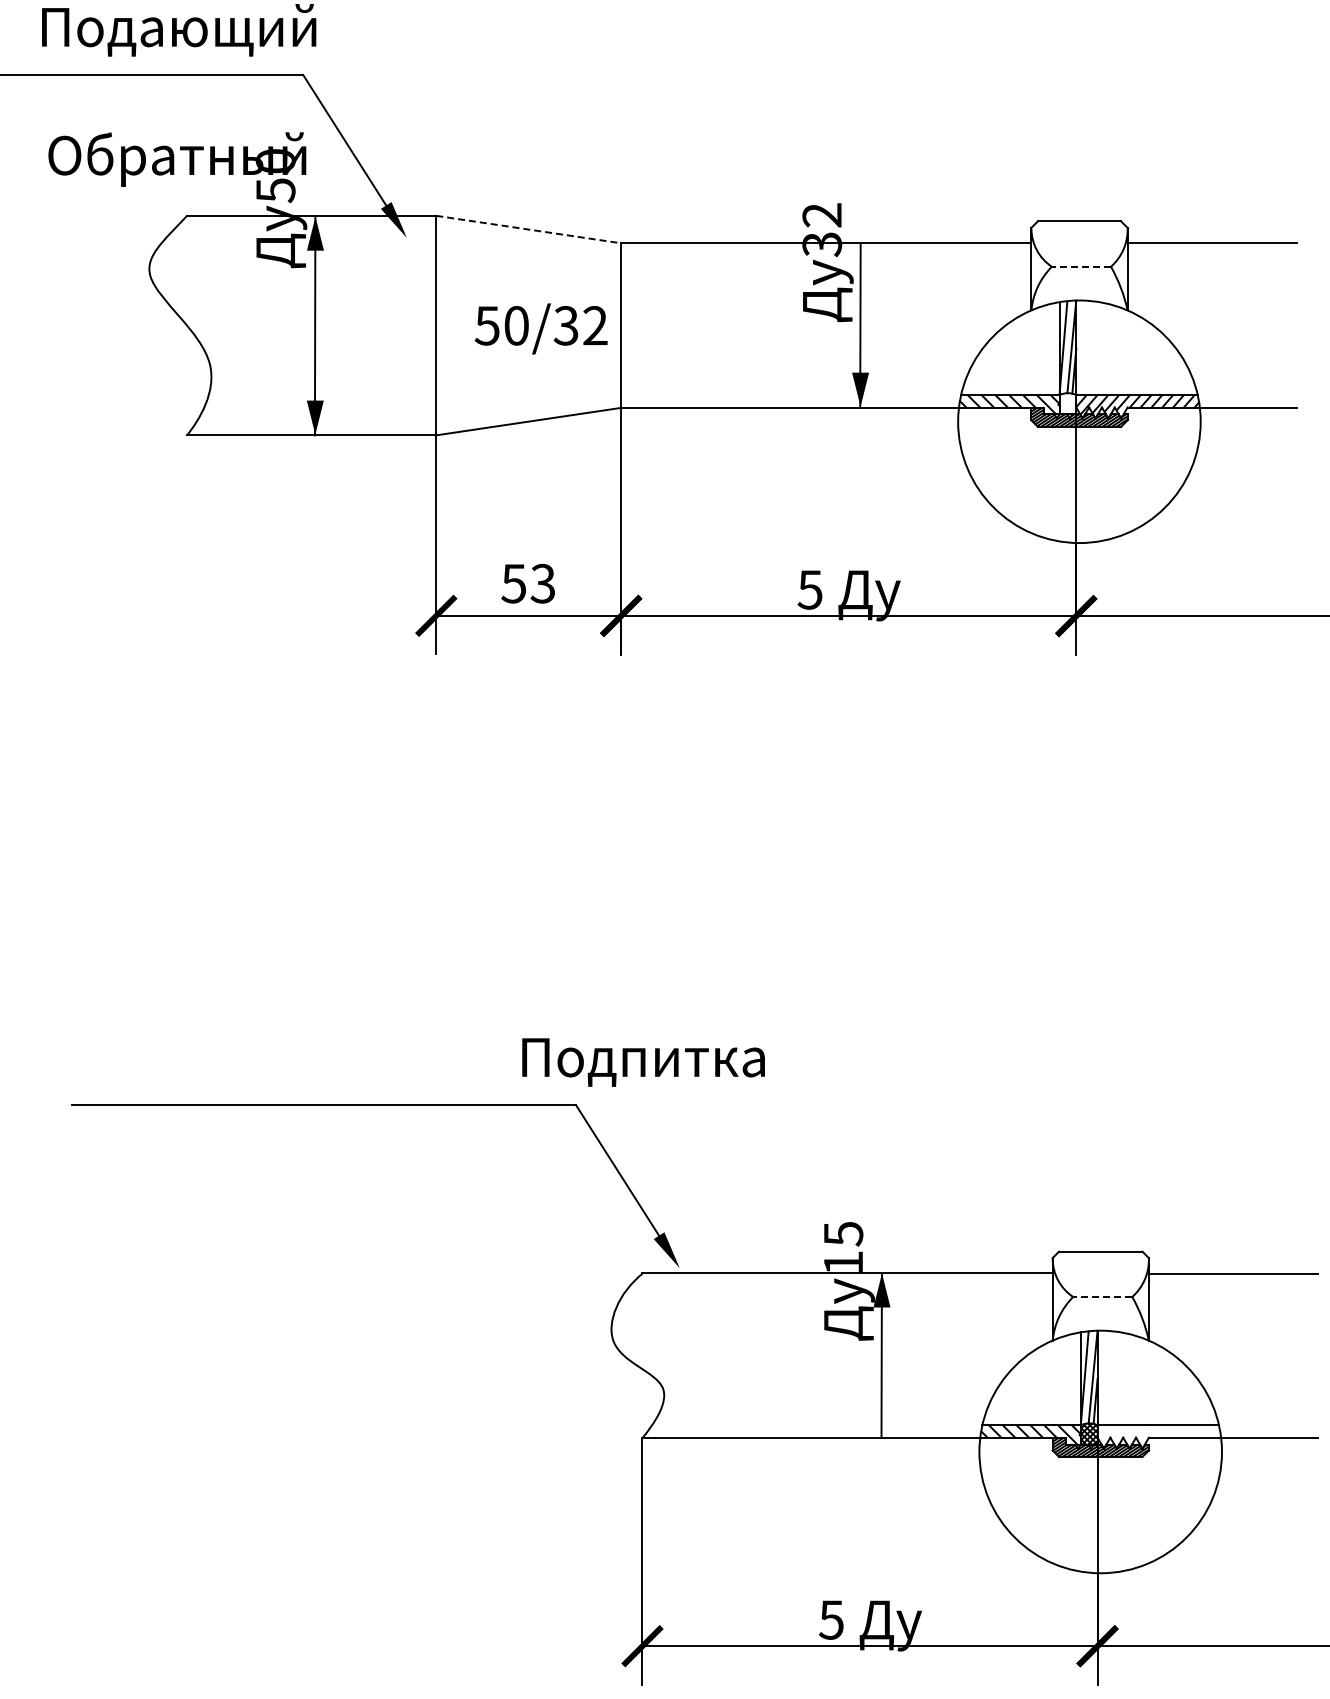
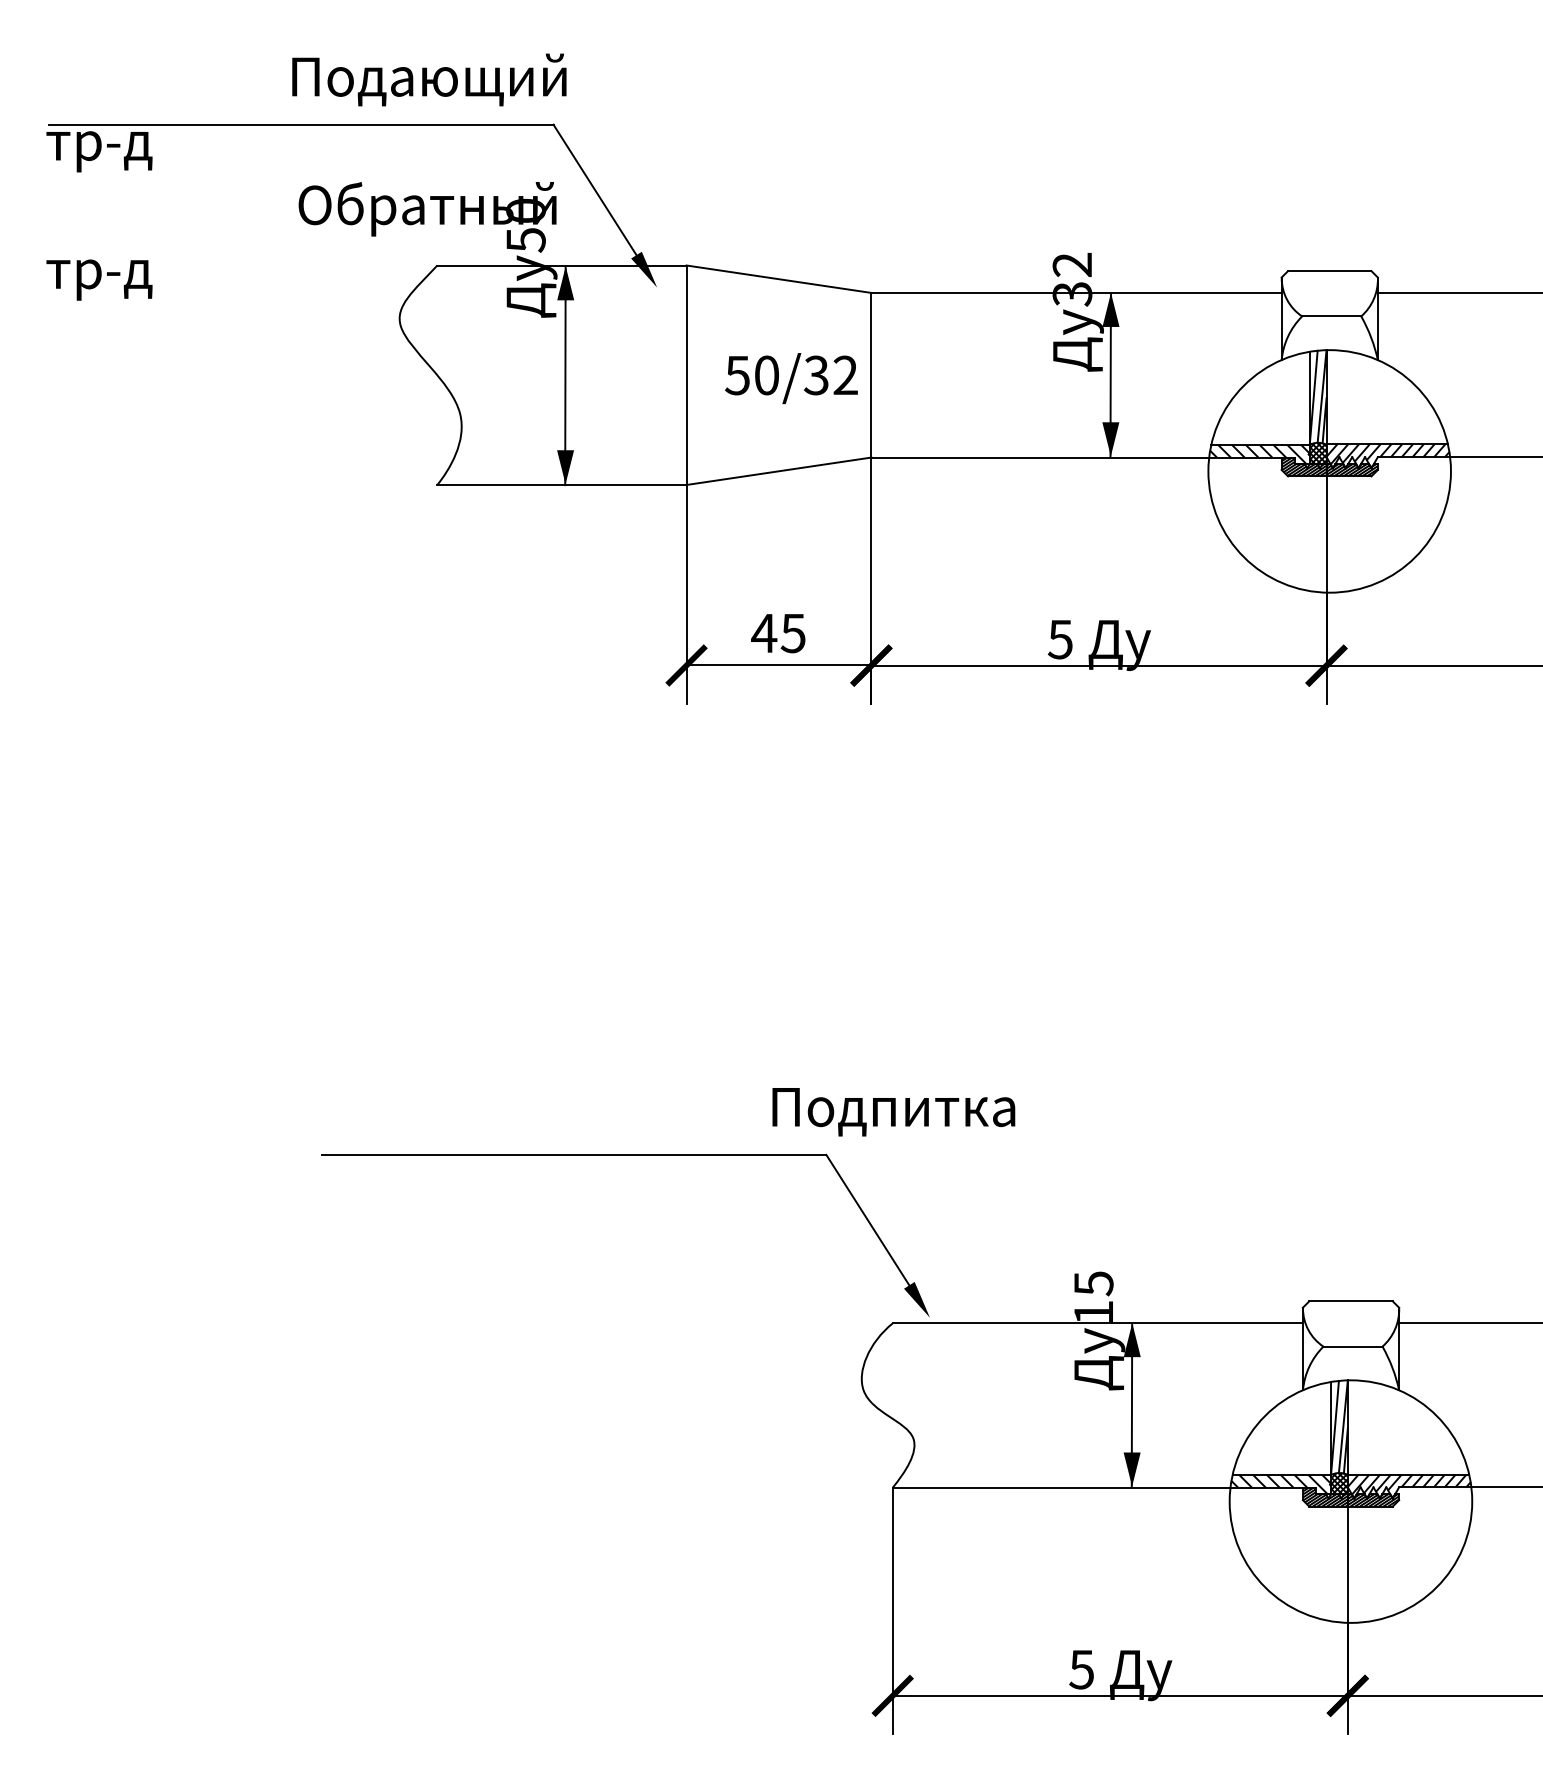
line: (529, 229) -> (779, 279), dashed -> solid
fill: (860, 259) -> (1110, 309), added
line: (1081, 266) -> (1331, 316), dashed -> solid
hatch: (1067, 402) -> (1317, 452), added
text: (528, 583) -> (778, 633), 53 -> 45
line: (1102, 1296) -> (1352, 1346), dashed -> solid
fill: (881, 1419) -> (1131, 1469), added
hatch: (1158, 1435) -> (1408, 1485), added

